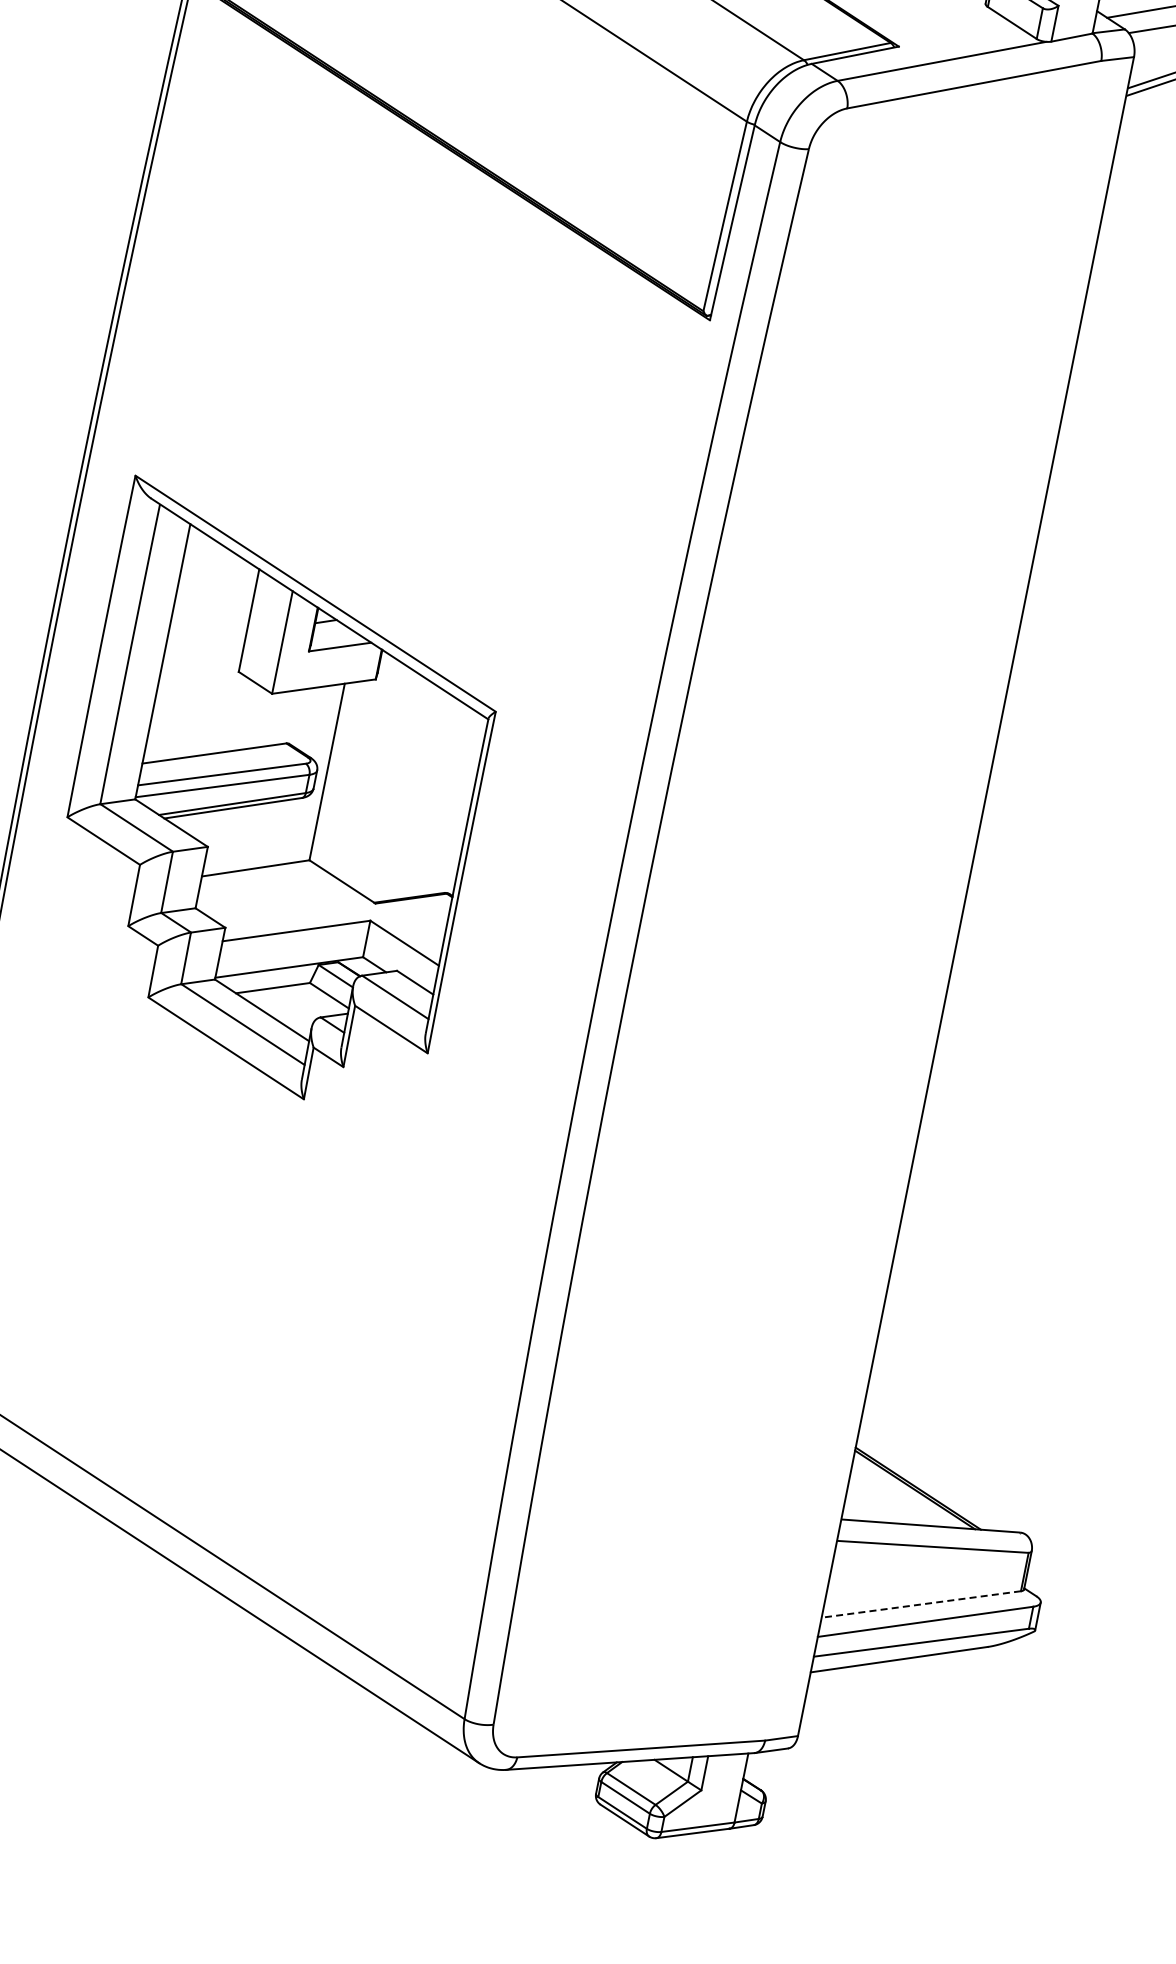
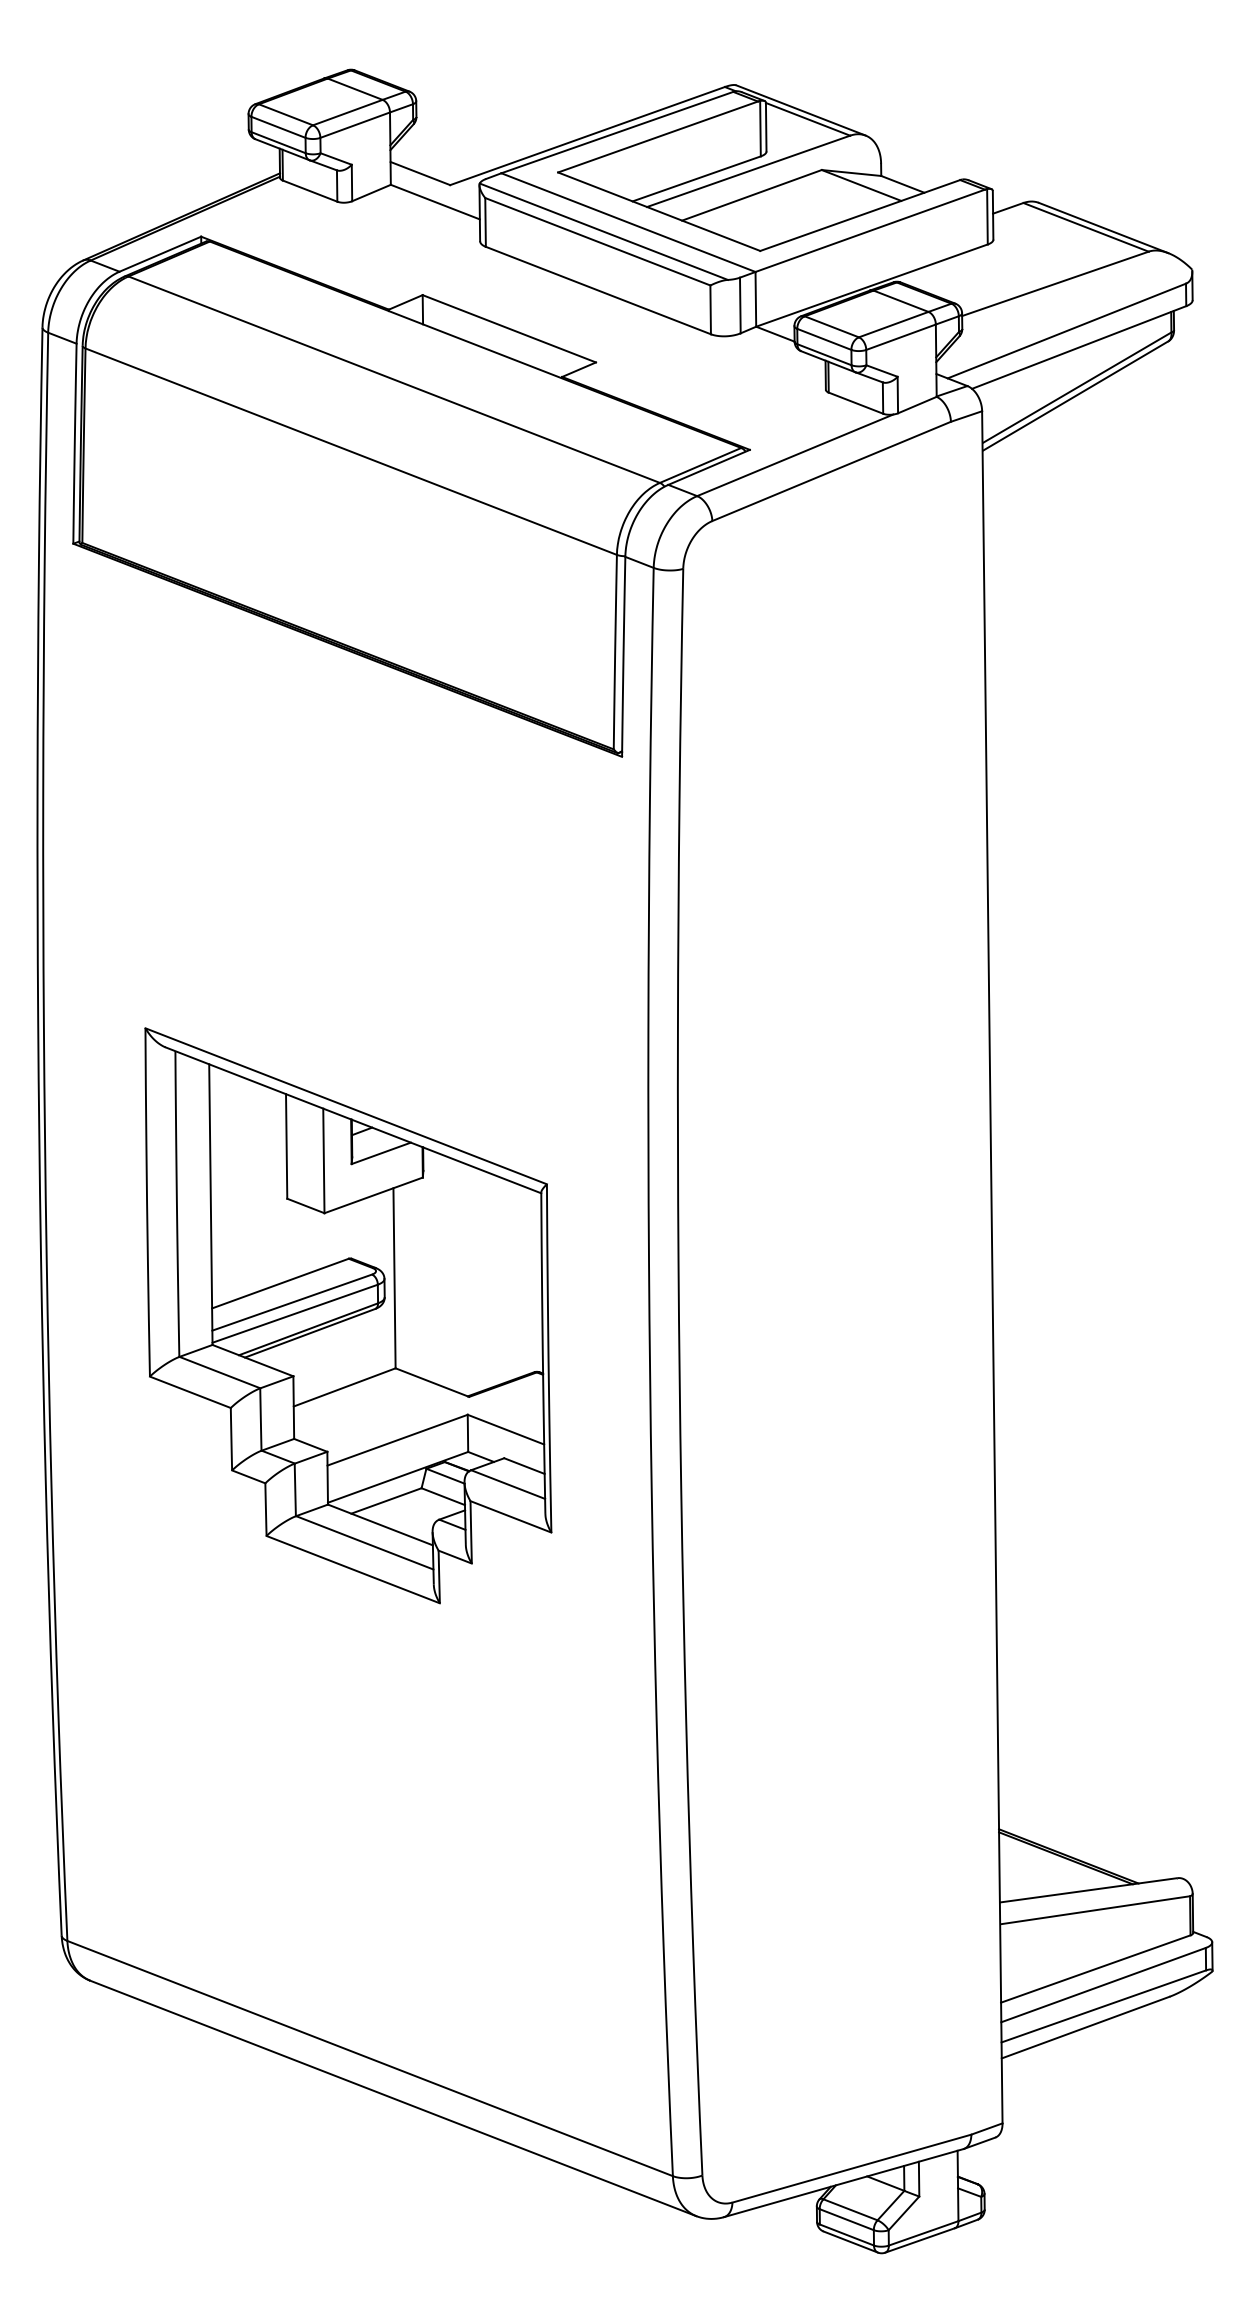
part: (274, 798) -> (348, 1315), moved
line: (920, 1604) -> (1095, 1969), dashed -> solid

